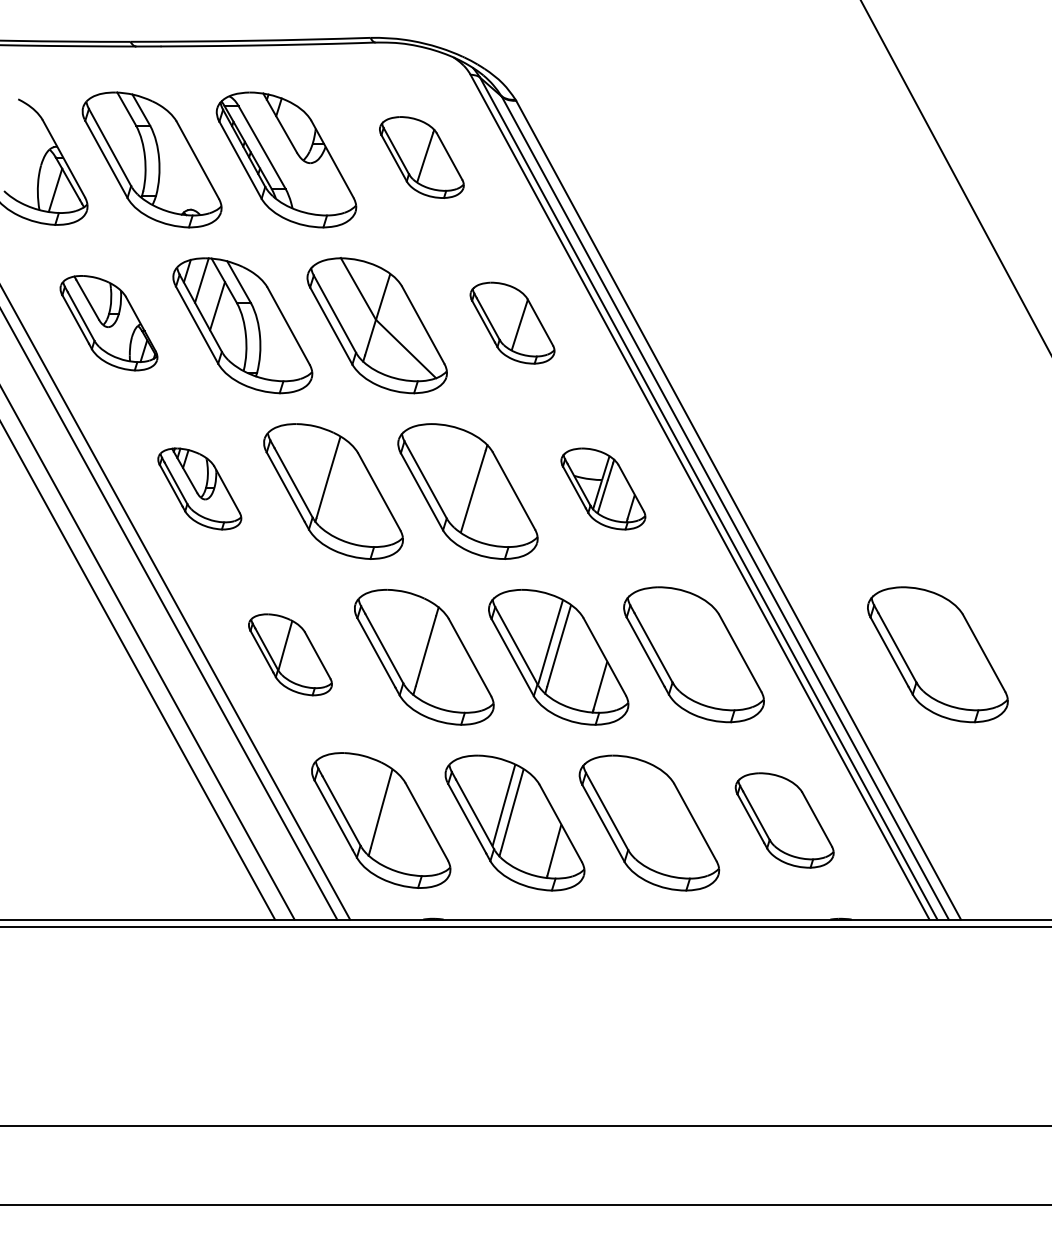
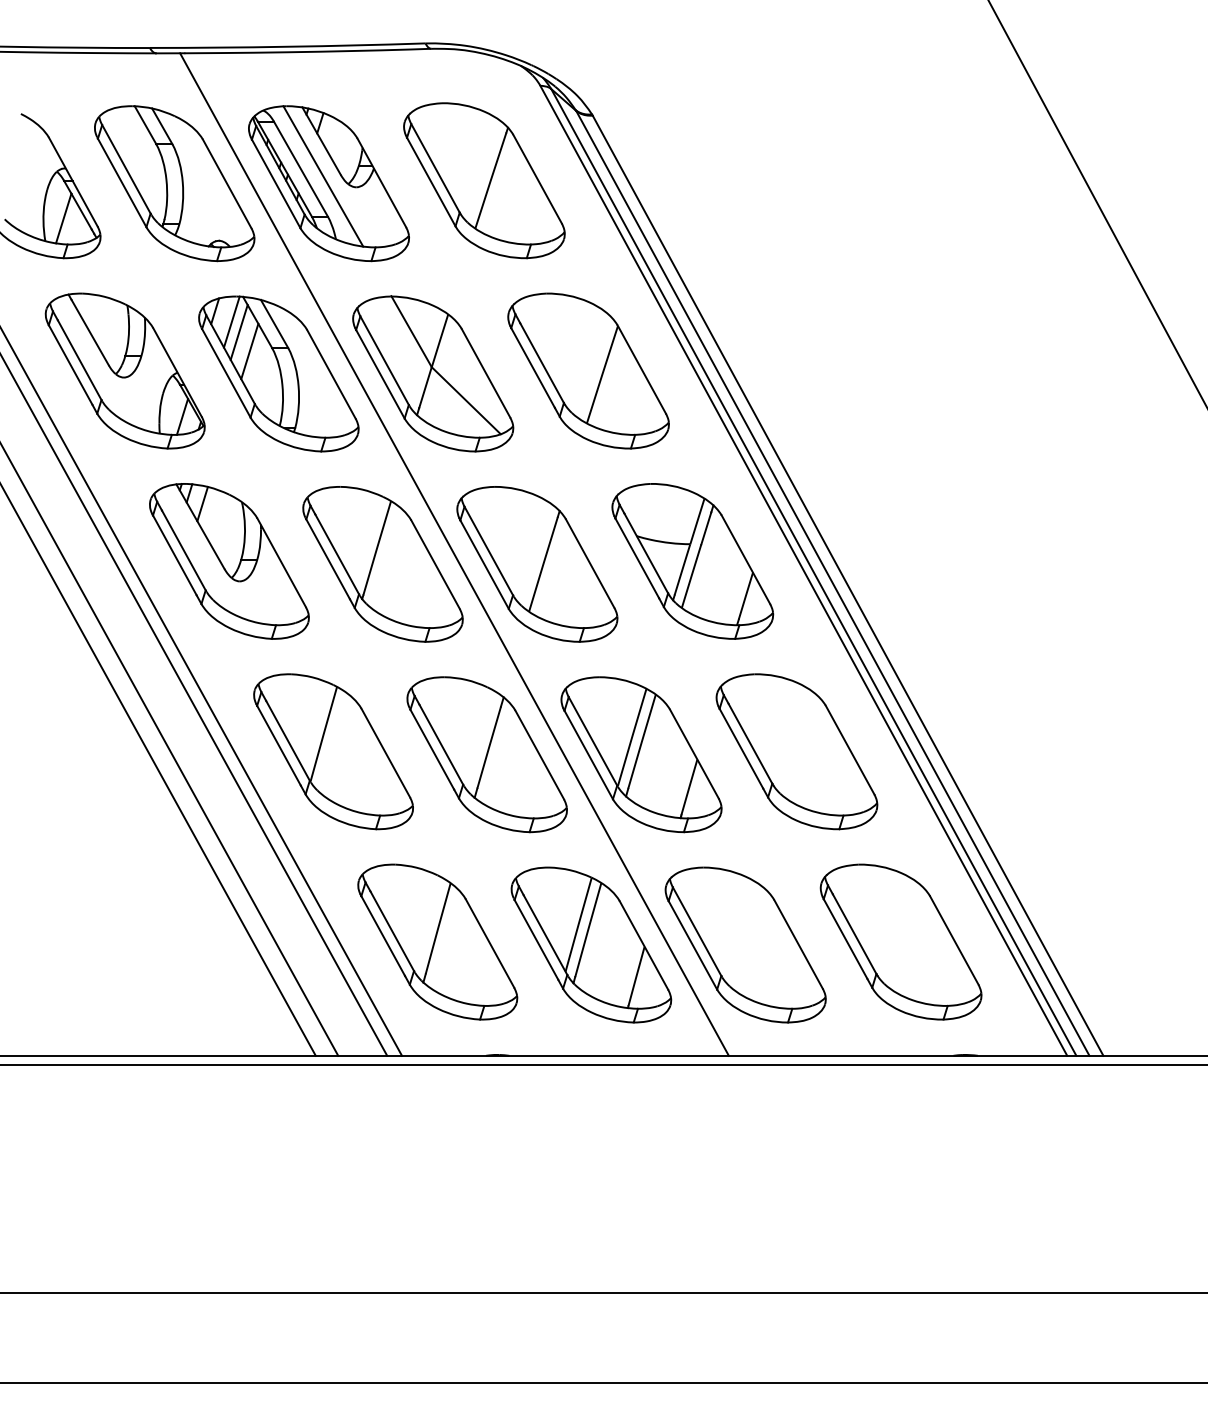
line: (281, 153) -> (323, 176), added
part: (421, 157) -> (484, 180), size x1.67
line: (207, 288) -> (238, 331), added
part: (108, 322) -> (124, 370), size x1.43
part: (512, 322) -> (588, 370), size x1.67
line: (395, 482) -> (454, 554), added
part: (199, 489) -> (229, 561), size x1.67
part: (603, 489) -> (692, 561), size x1.67
part: (290, 654) -> (333, 751), size x1.67
part: (937, 654) -> (1076, 751), removed
part: (784, 820) -> (900, 941), size x1.43

